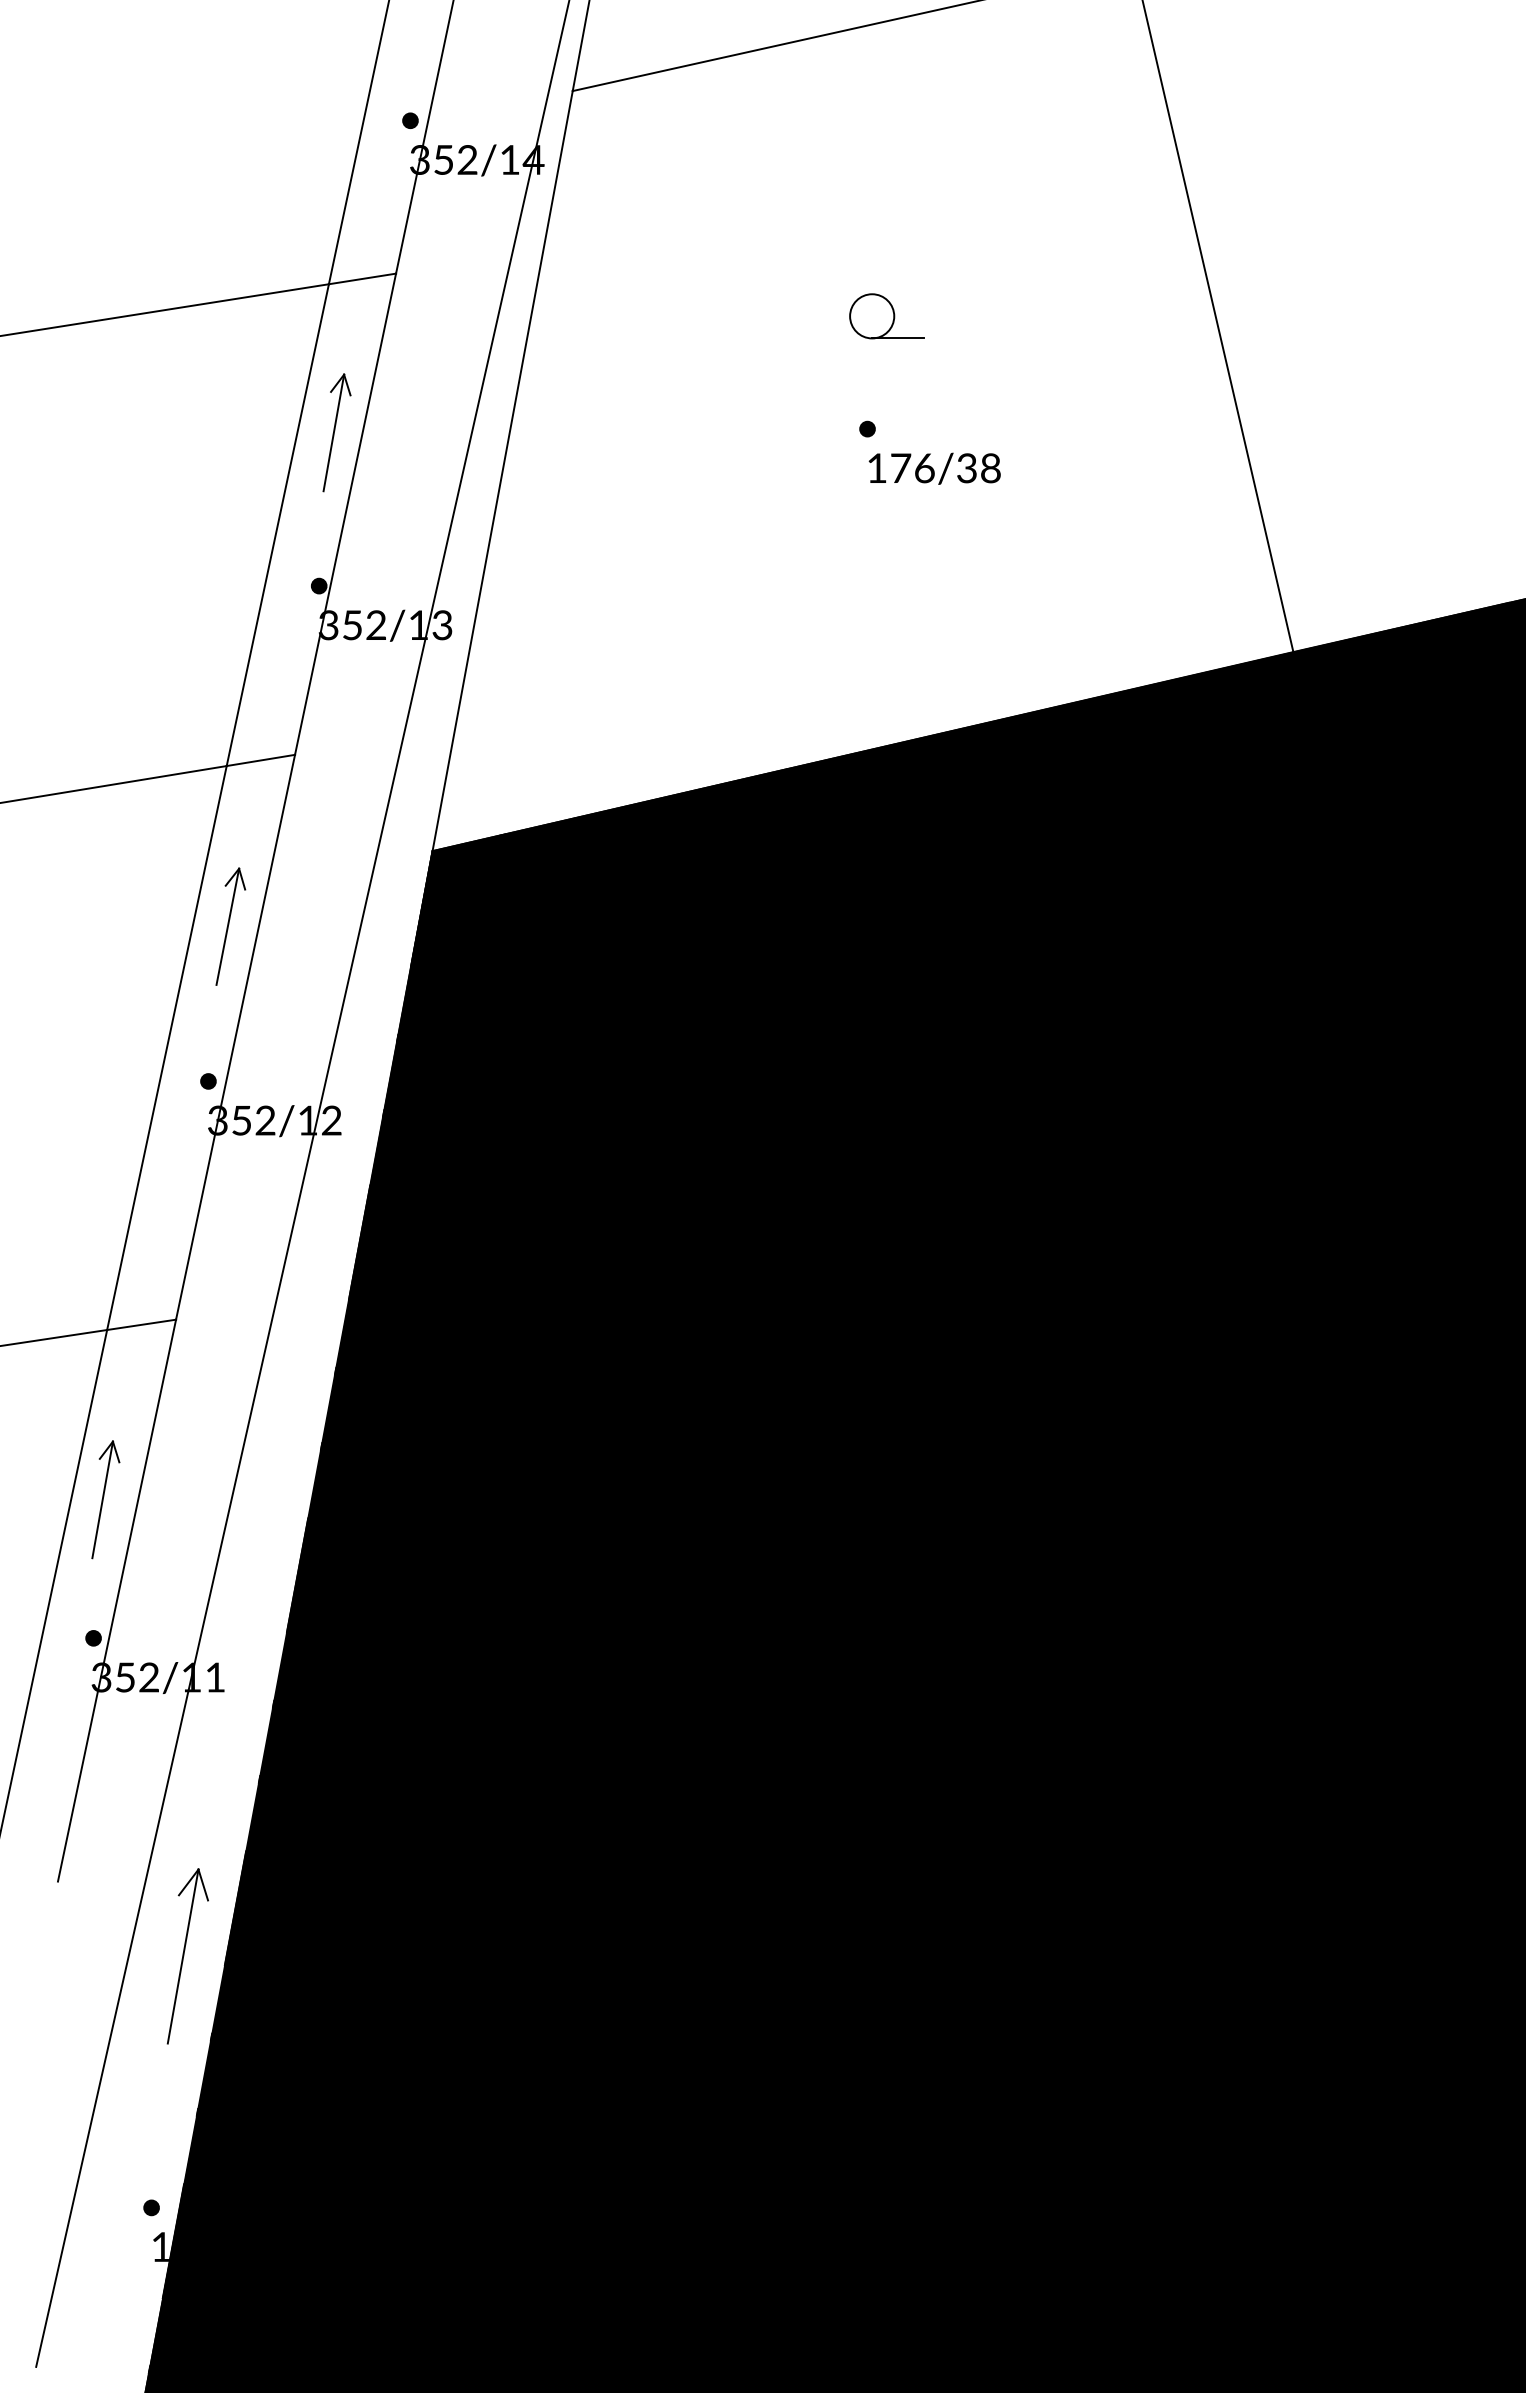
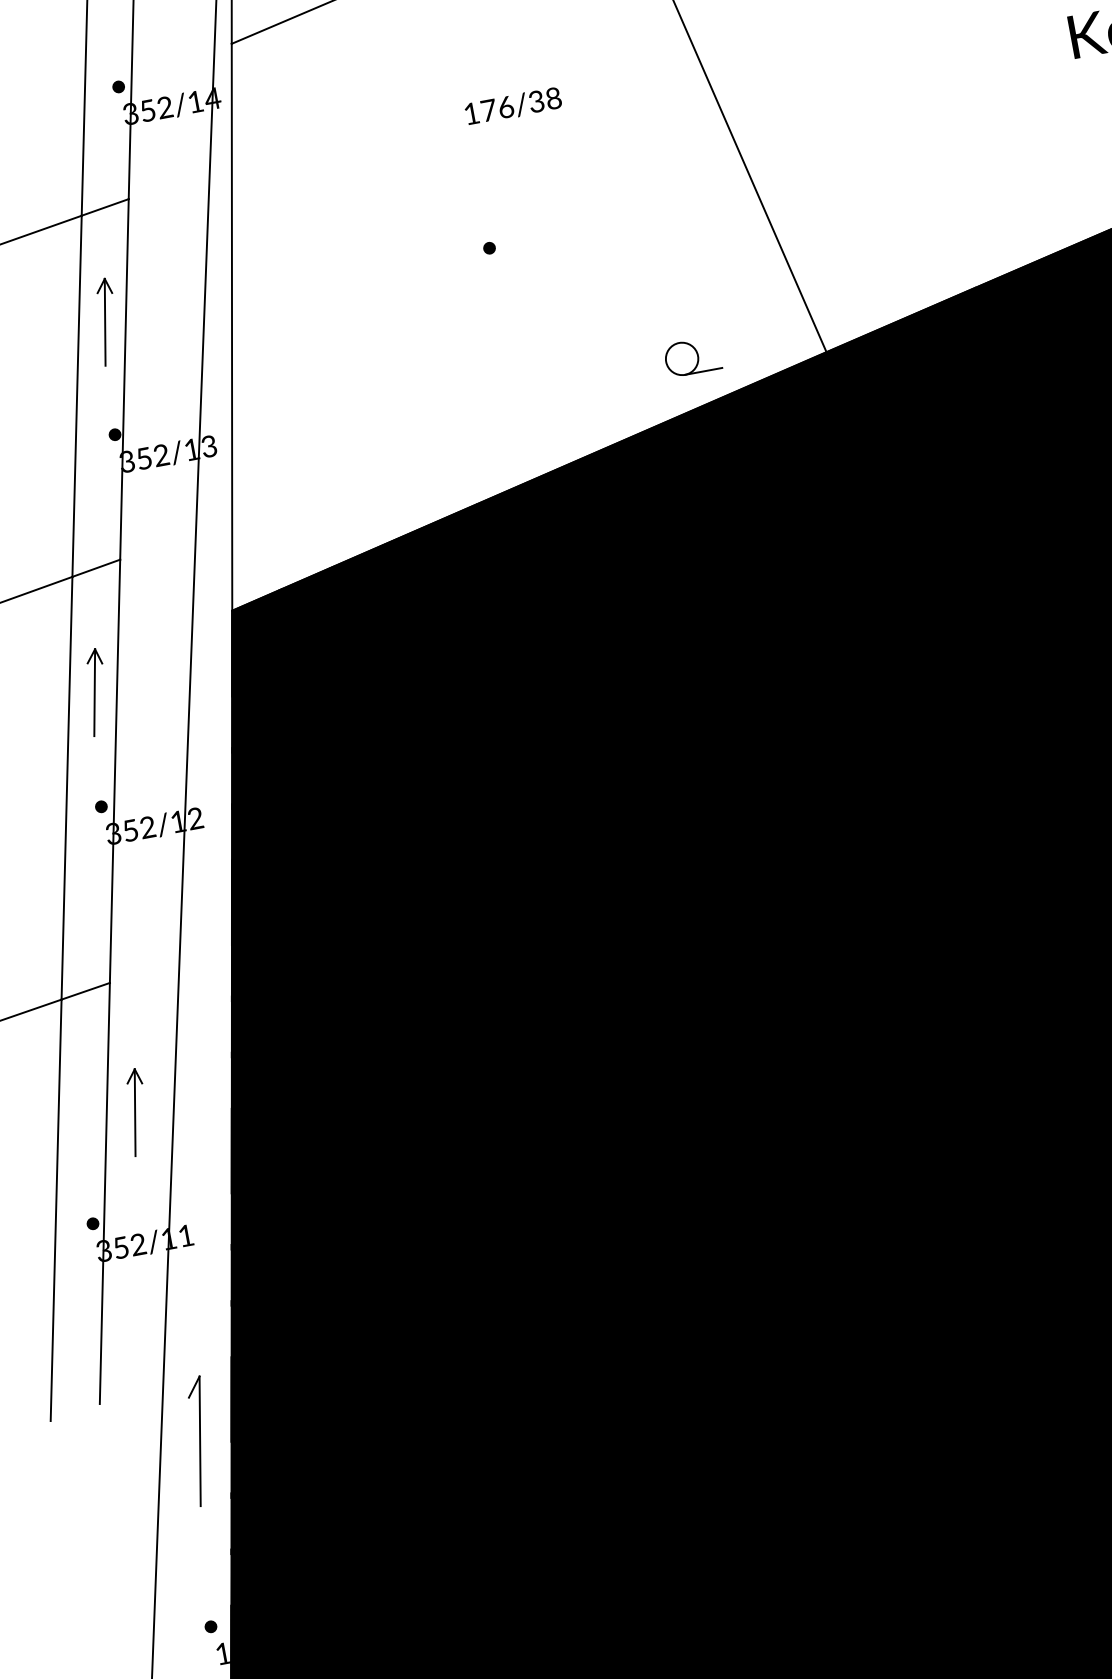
part: (886, 316) -> (692, 357), moved
text: (934, 468) -> (513, 106), moved
part: (105, 1499) -> (137, 1112), moved
line: (203, 1884) -> (205, 1386), removed

